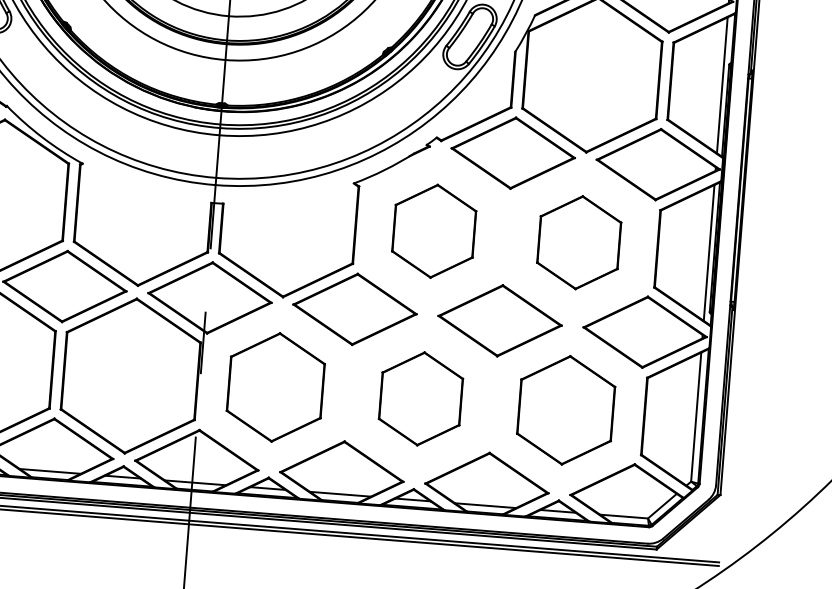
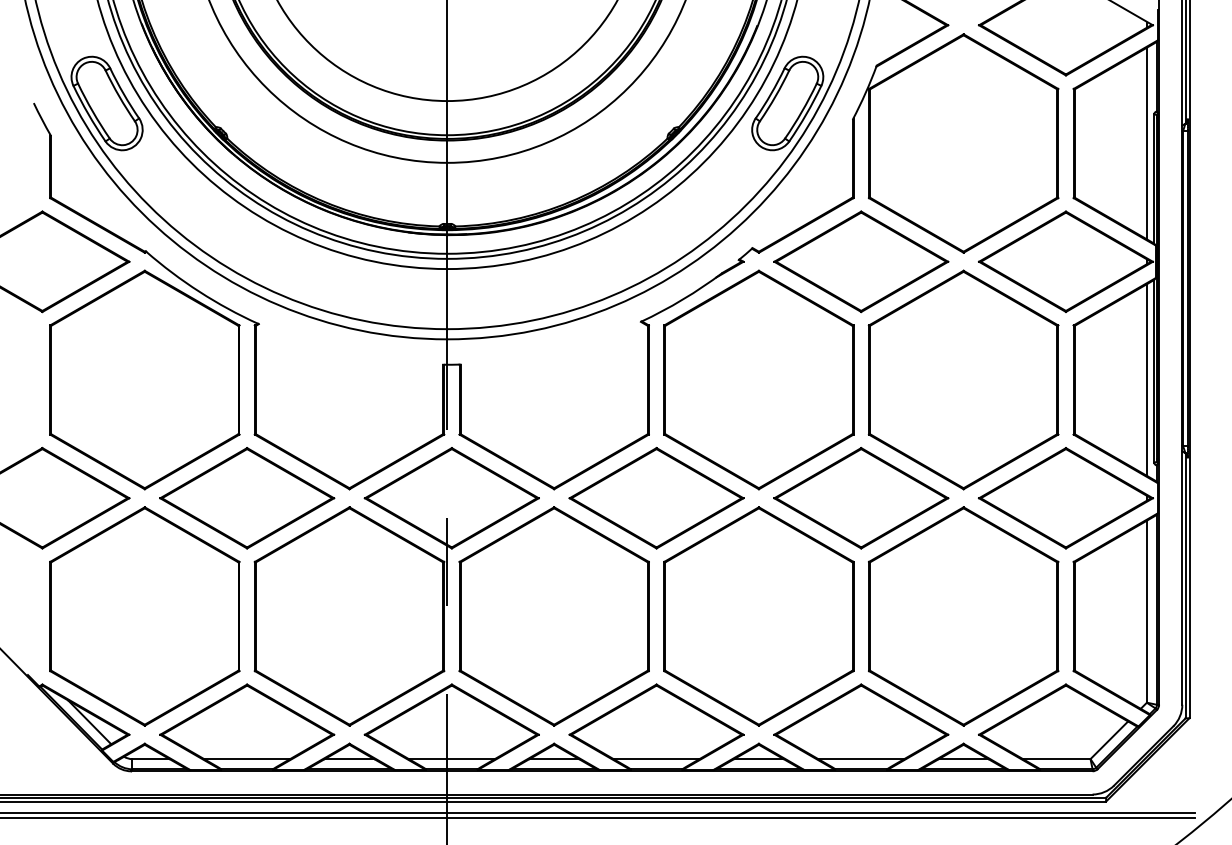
part: (433, 230) -> (758, 379), size x1.67
part: (579, 242) -> (963, 379), size x1.67
part: (275, 387) -> (553, 616), size x1.43
part: (420, 398) -> (758, 616), size x1.67
part: (565, 410) -> (963, 616), size x1.43

